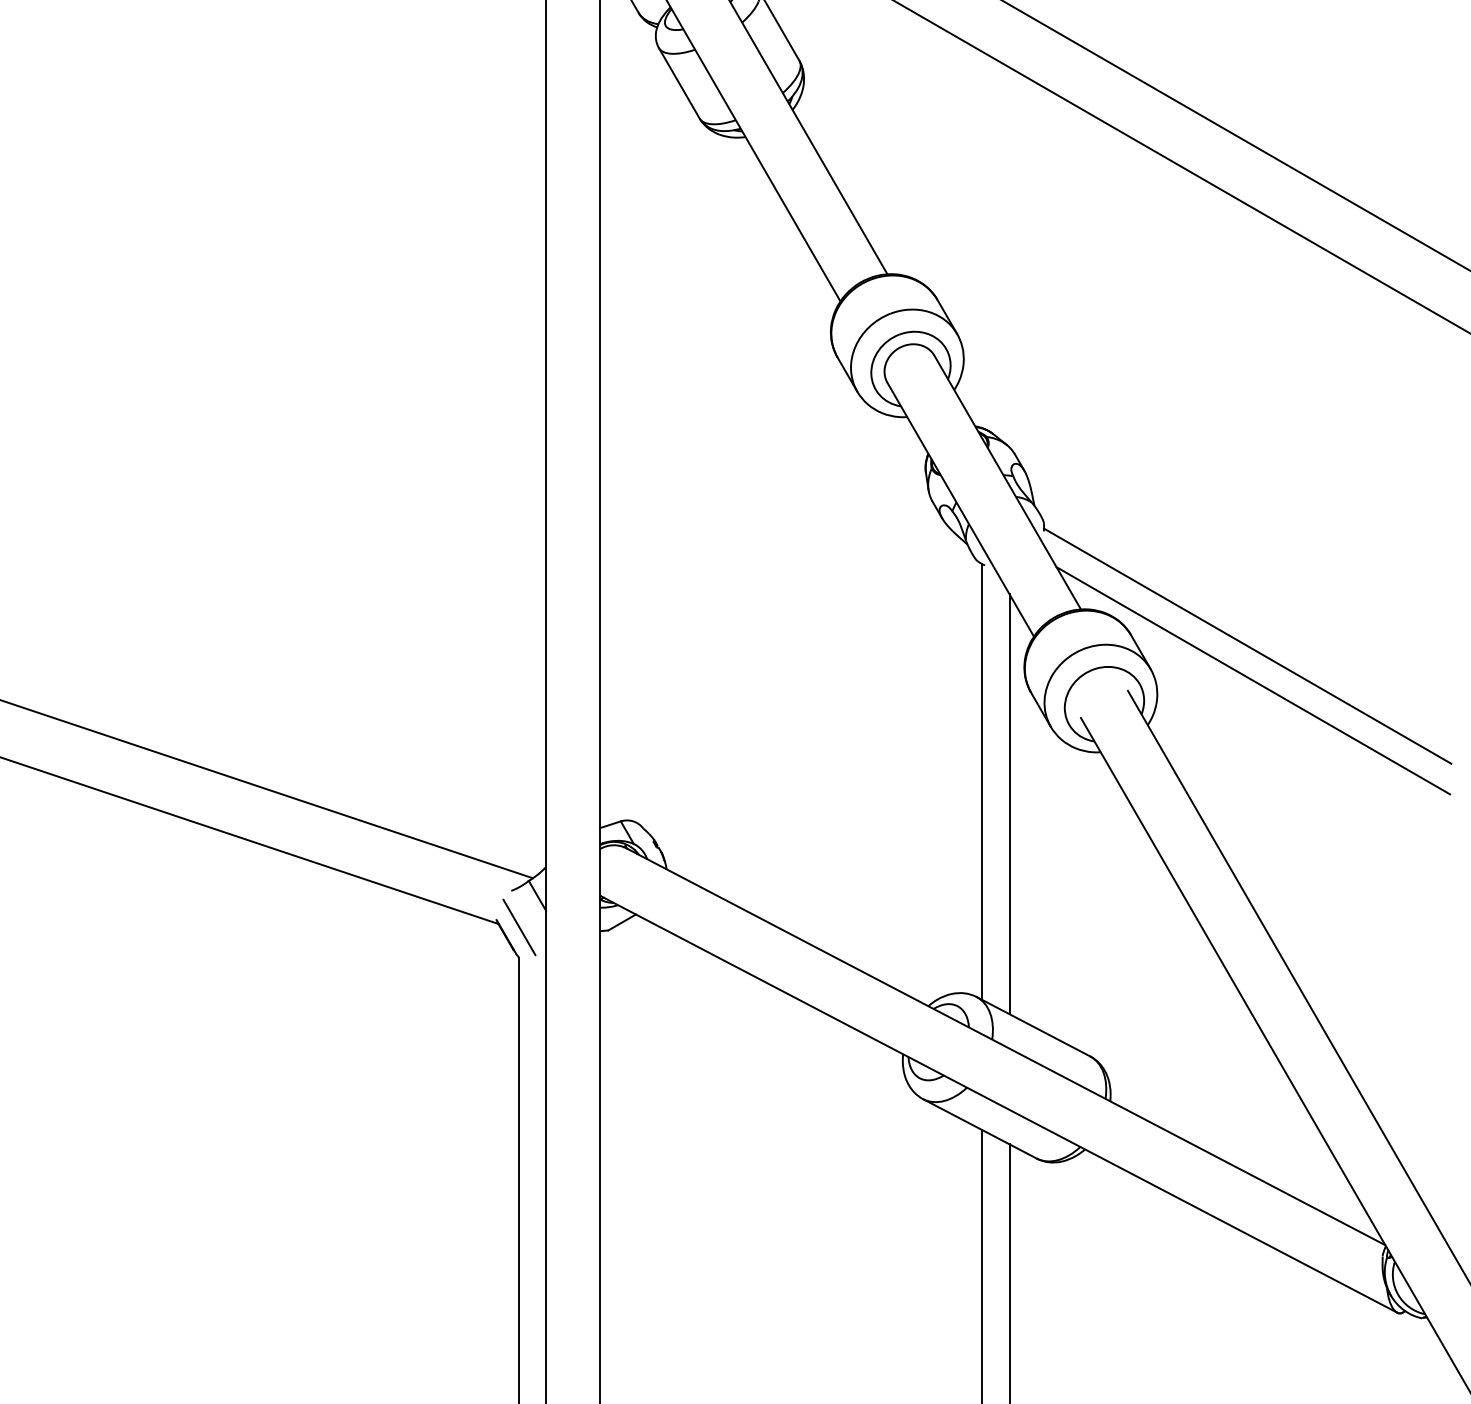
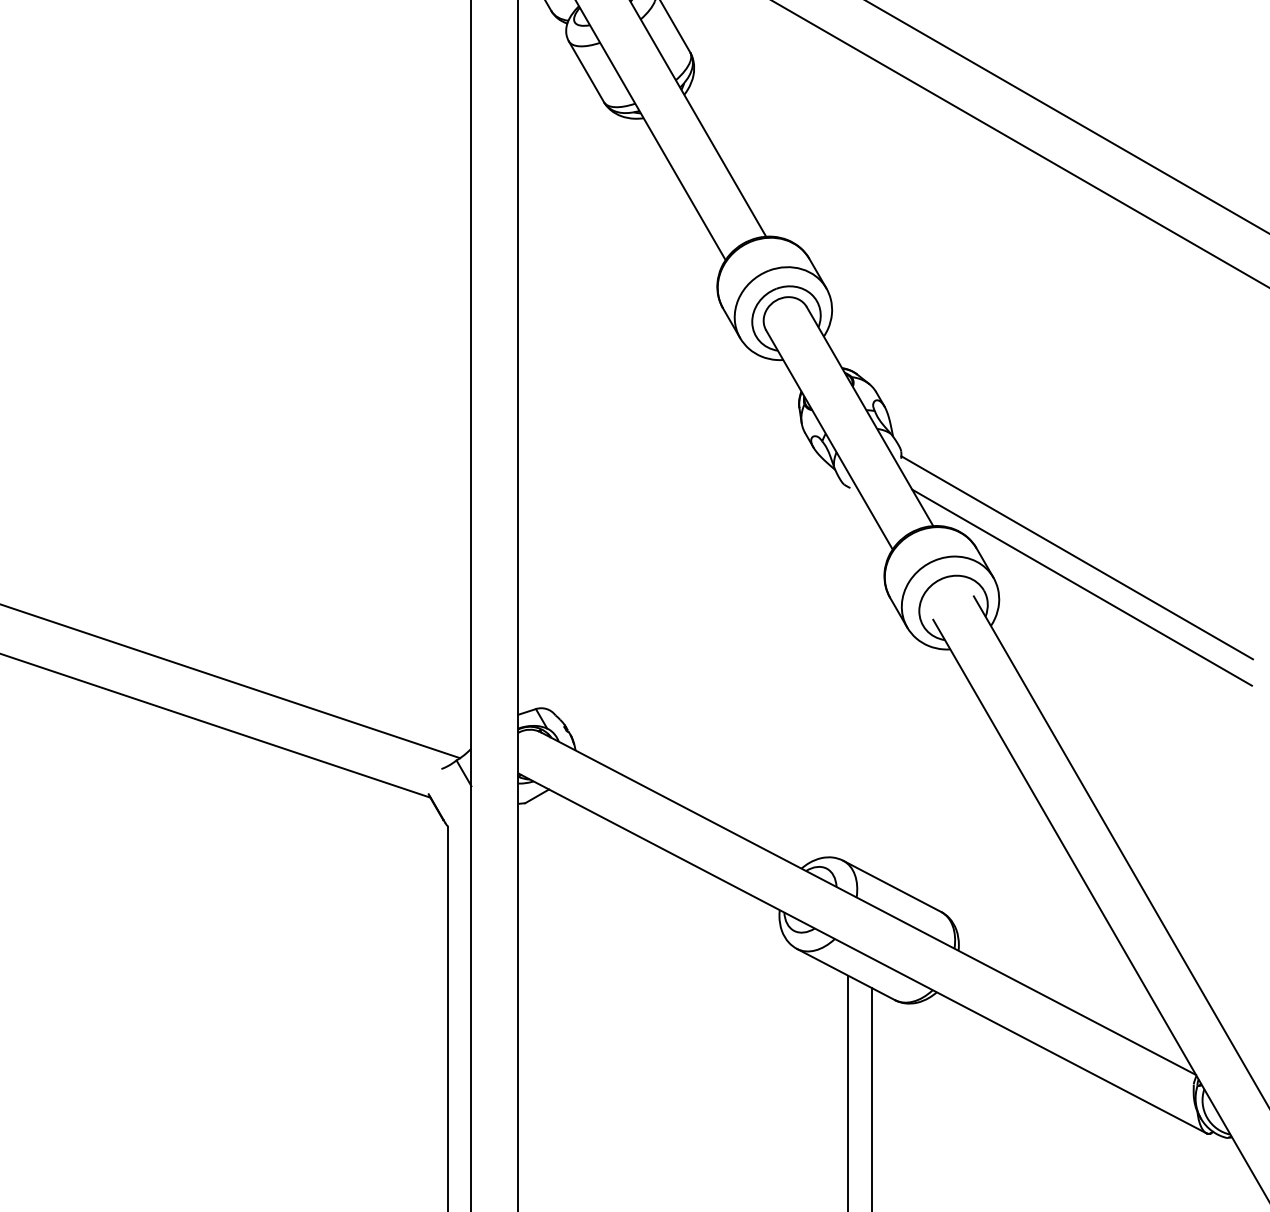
line: (982, 782) -> (848, 675), removed
line: (1009, 804) -> (871, 694), removed
line: (519, 927) -> (448, 800), removed

